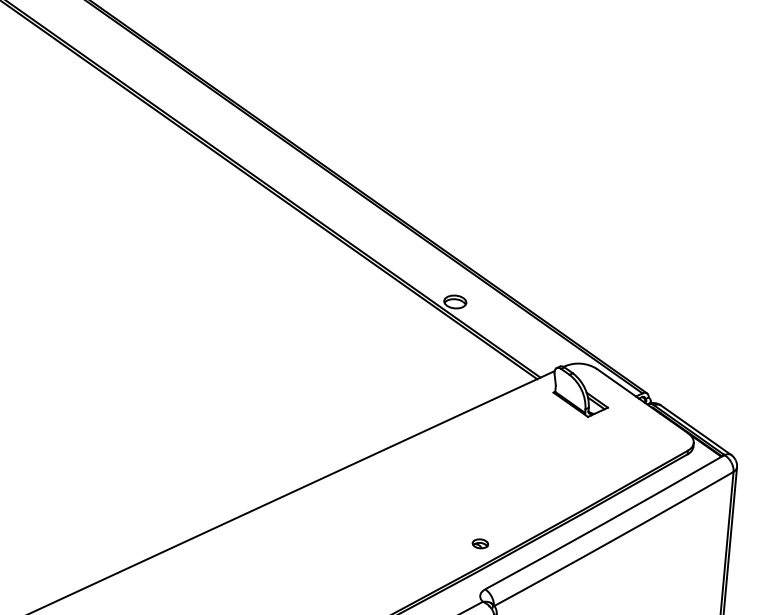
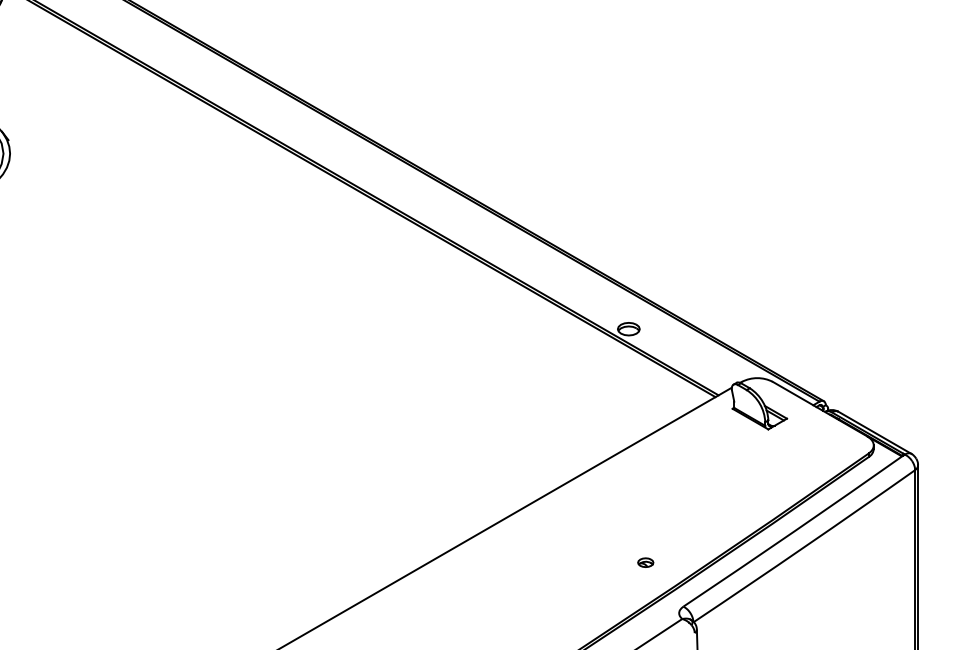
part: (480, 543) -> (645, 562), moved

